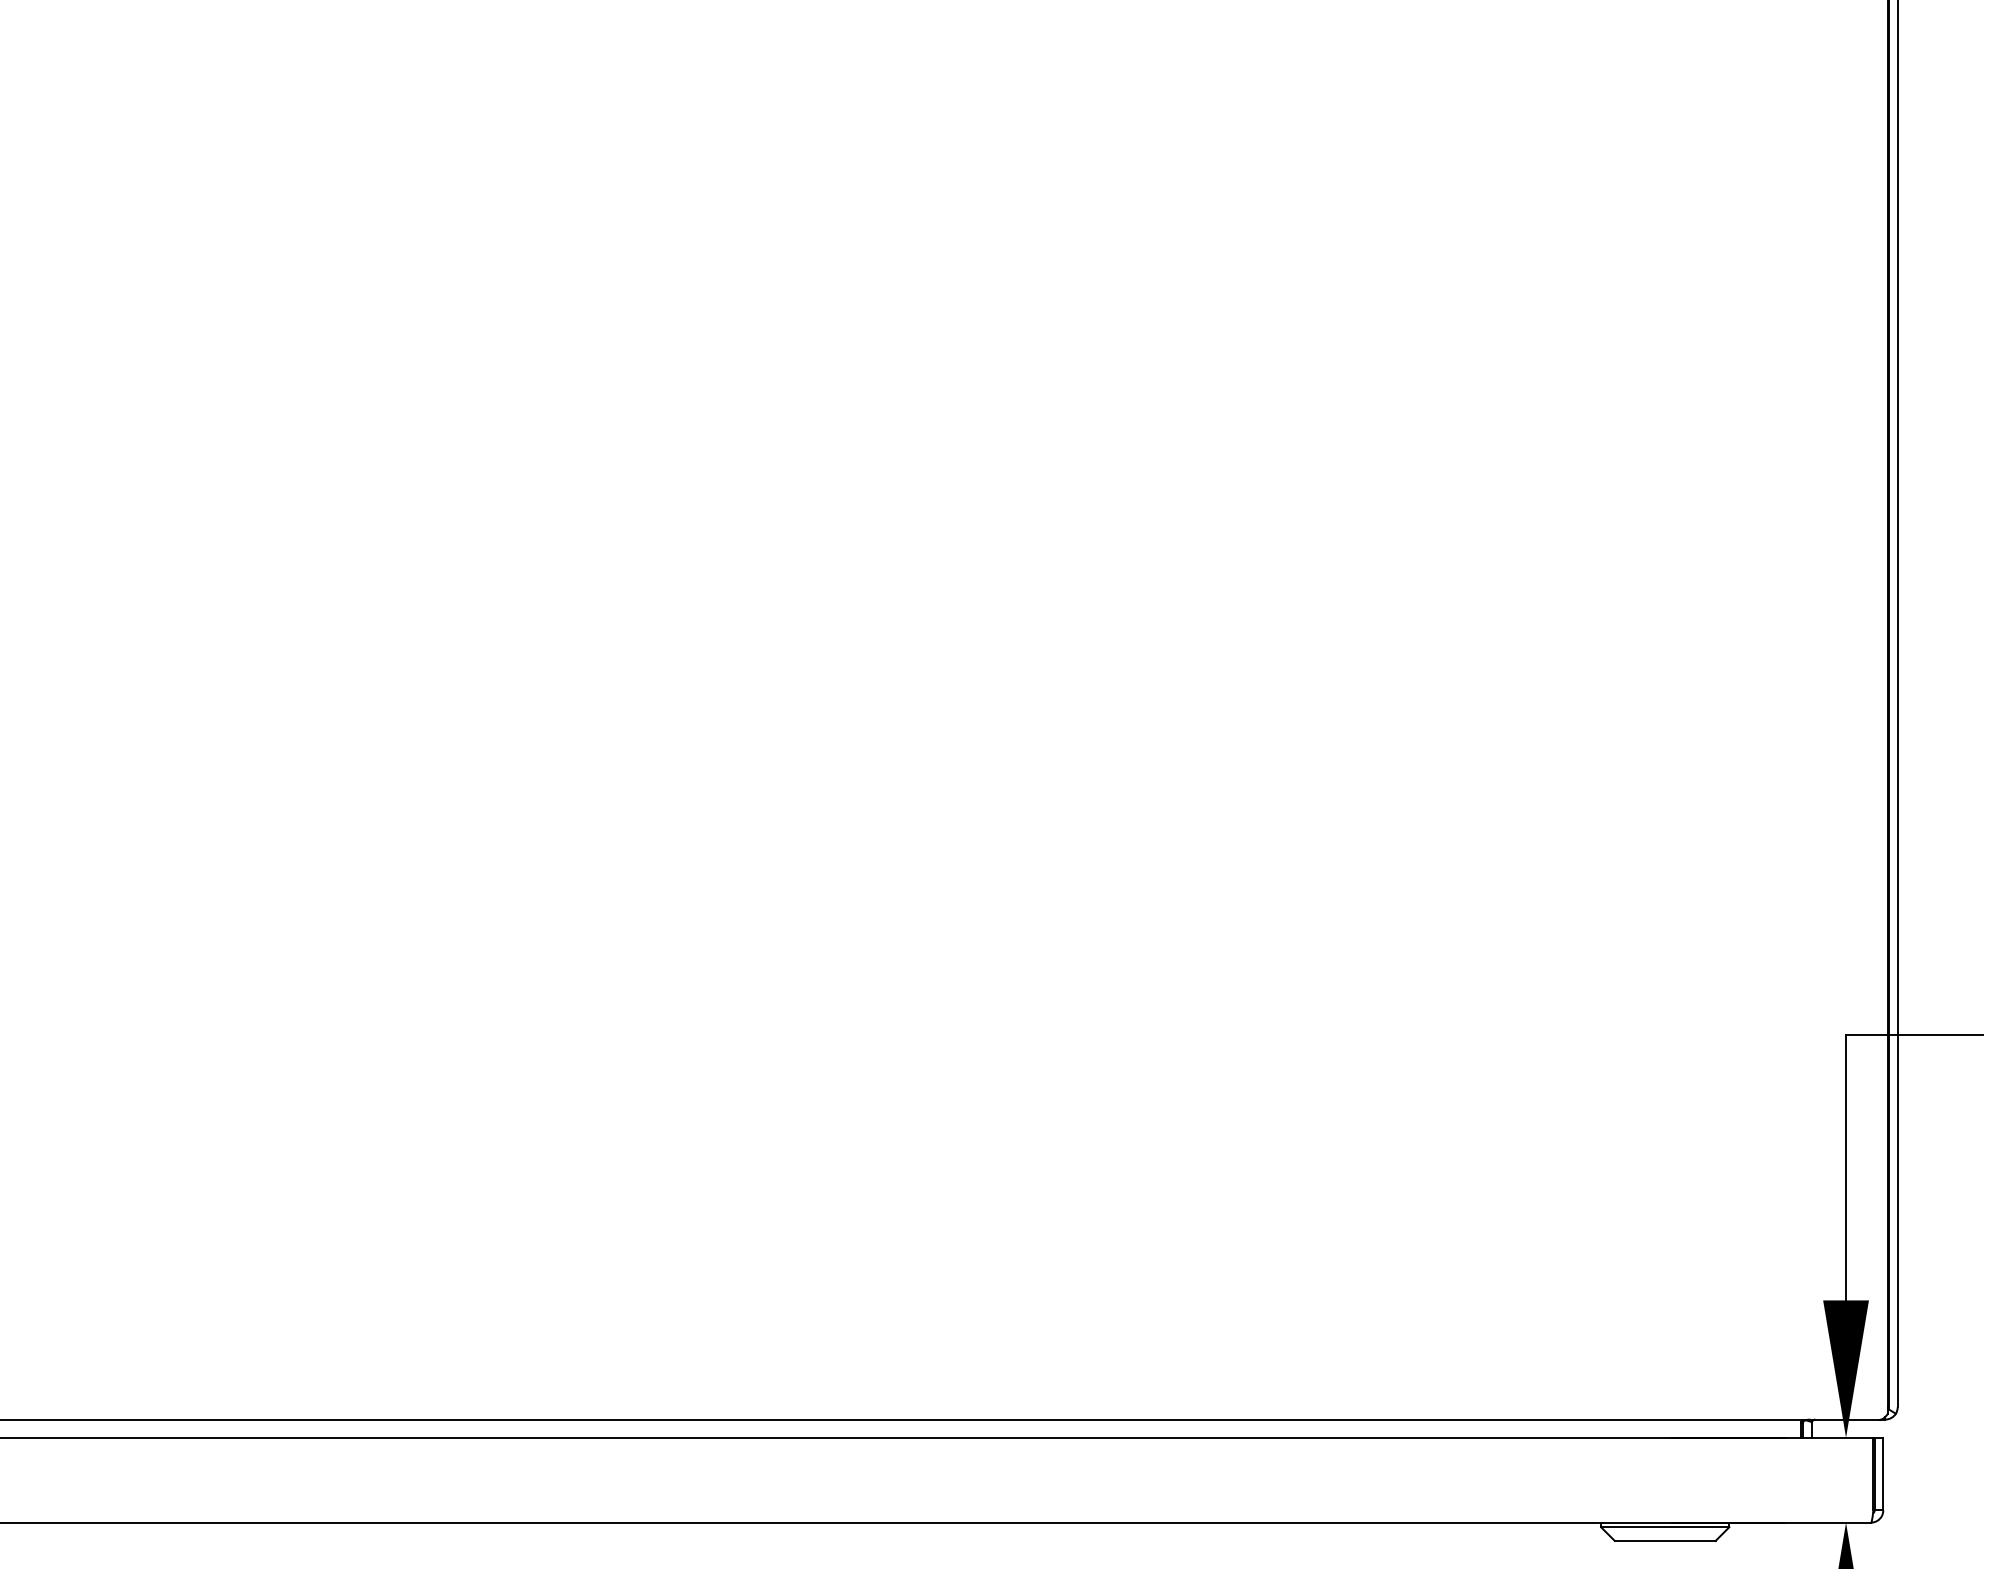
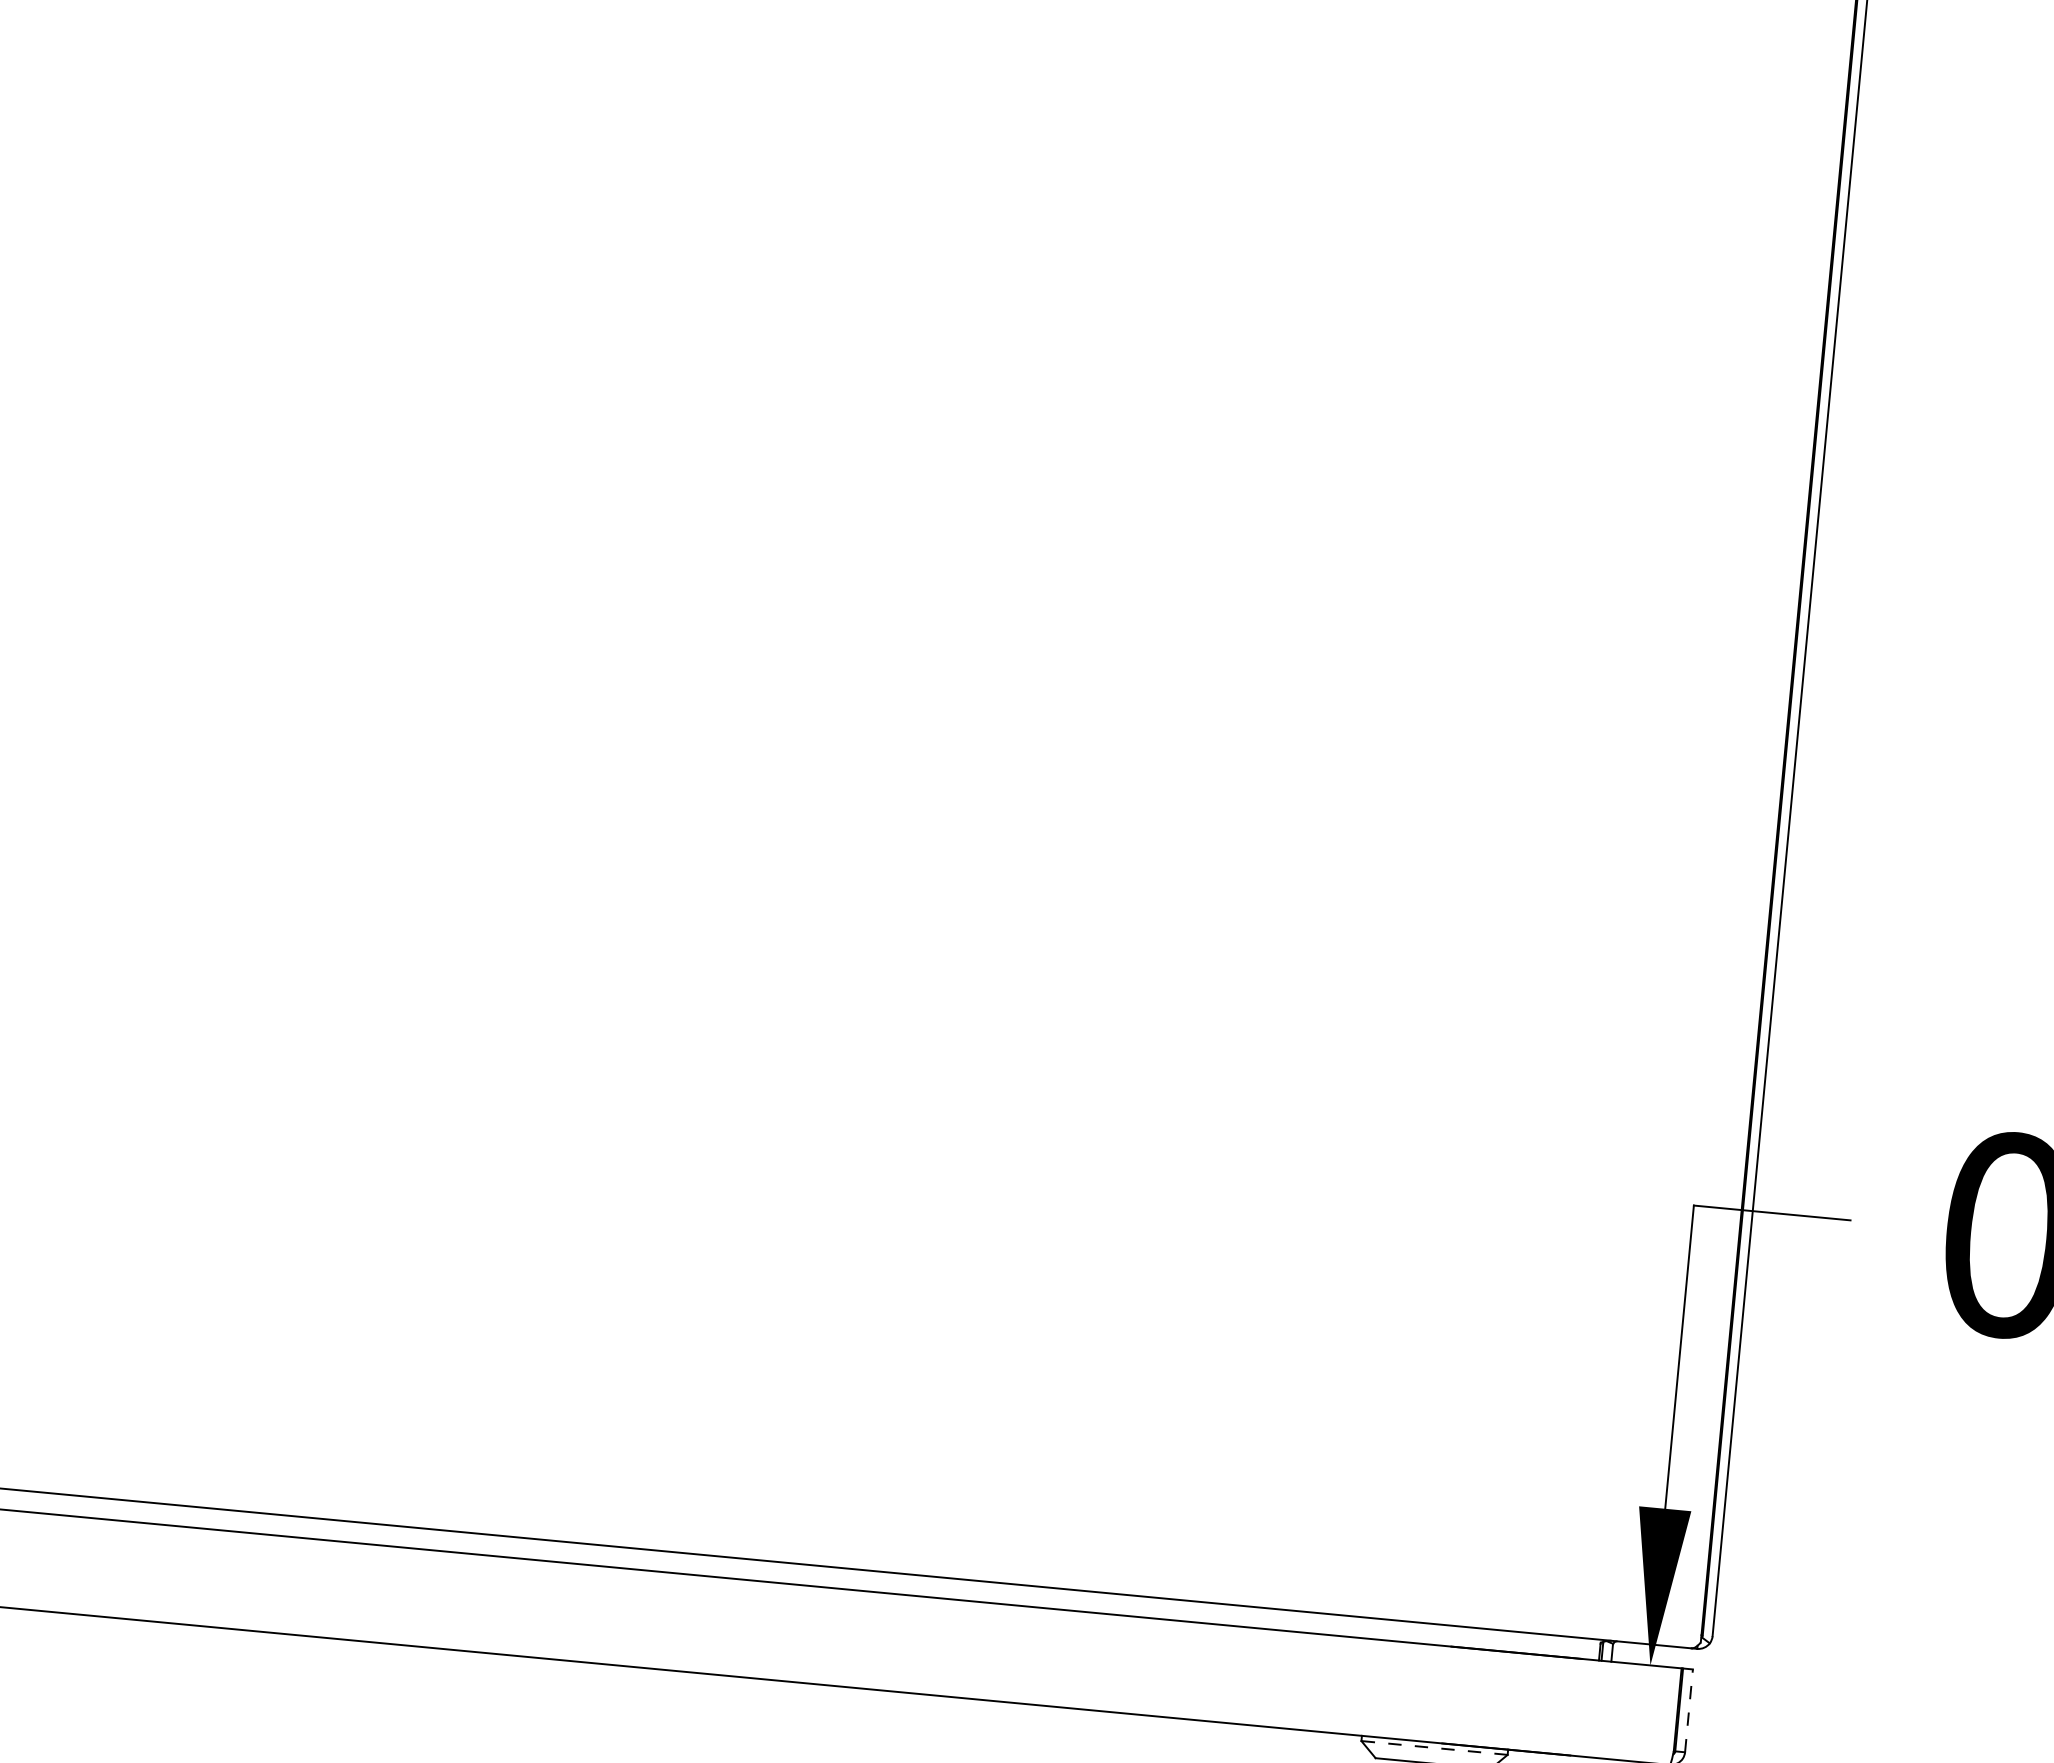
line: (1883, 1473) -> (1689, 1710), solid -> dashed
line: (1664, 1527) -> (1433, 1748), solid -> dashed

